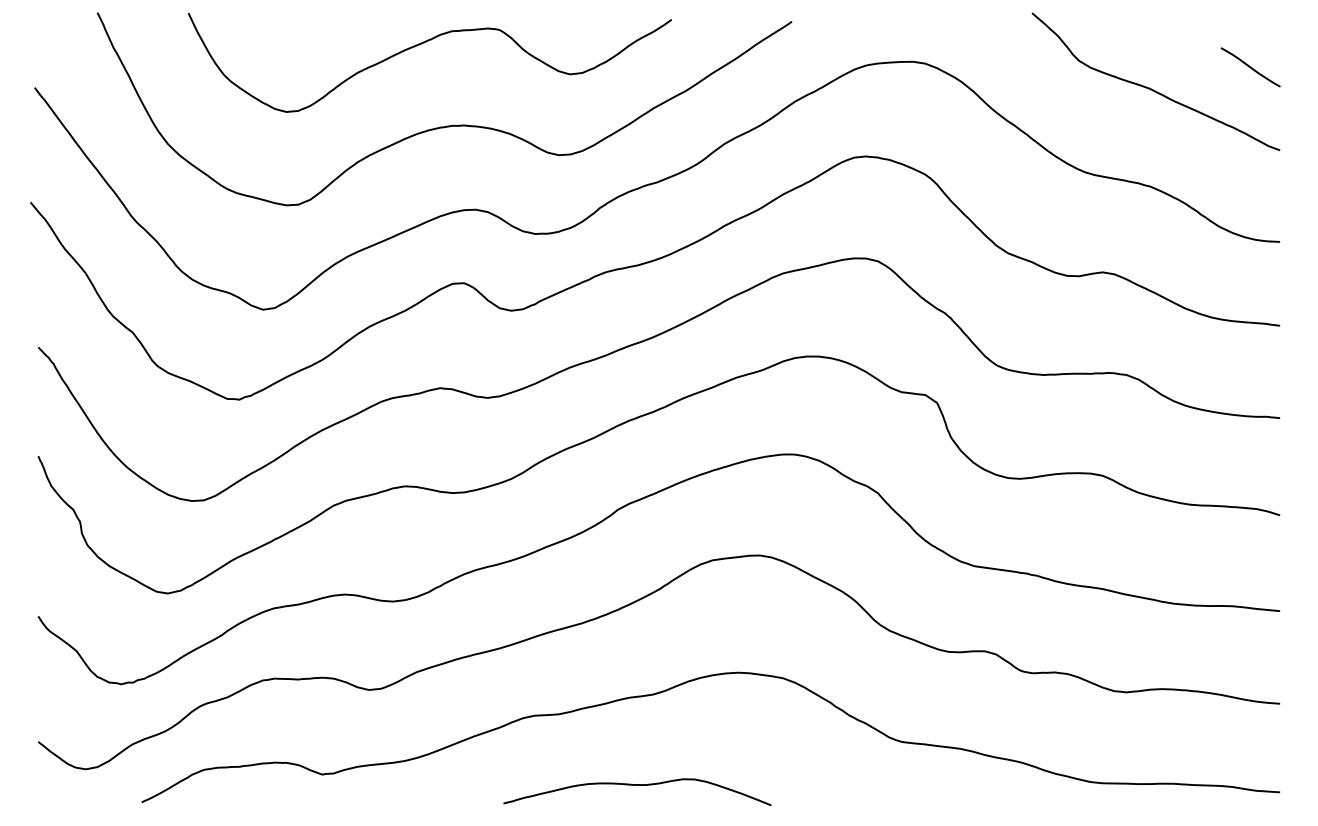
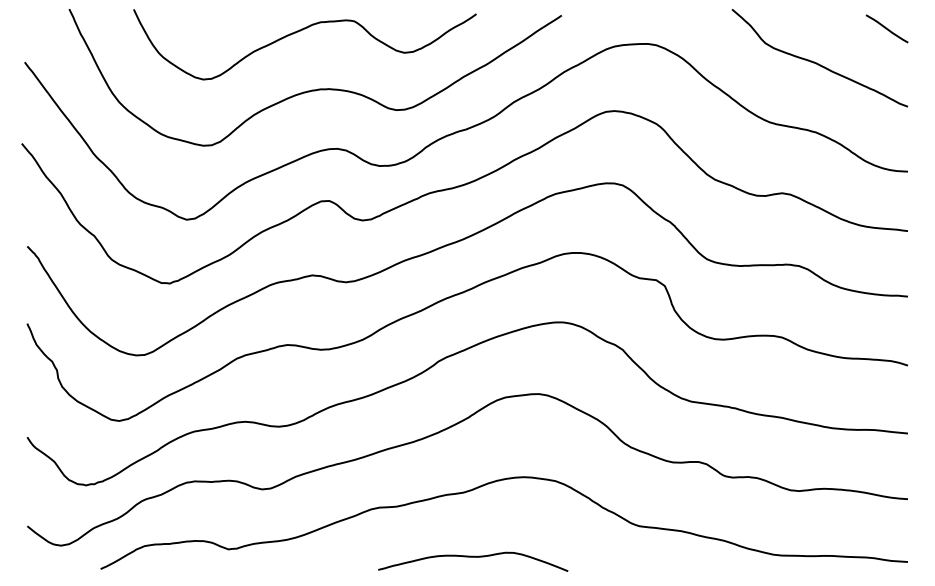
line: (1249, 66) -> (886, 28), moved
curve: (637, 785) -> (473, 557), moved

